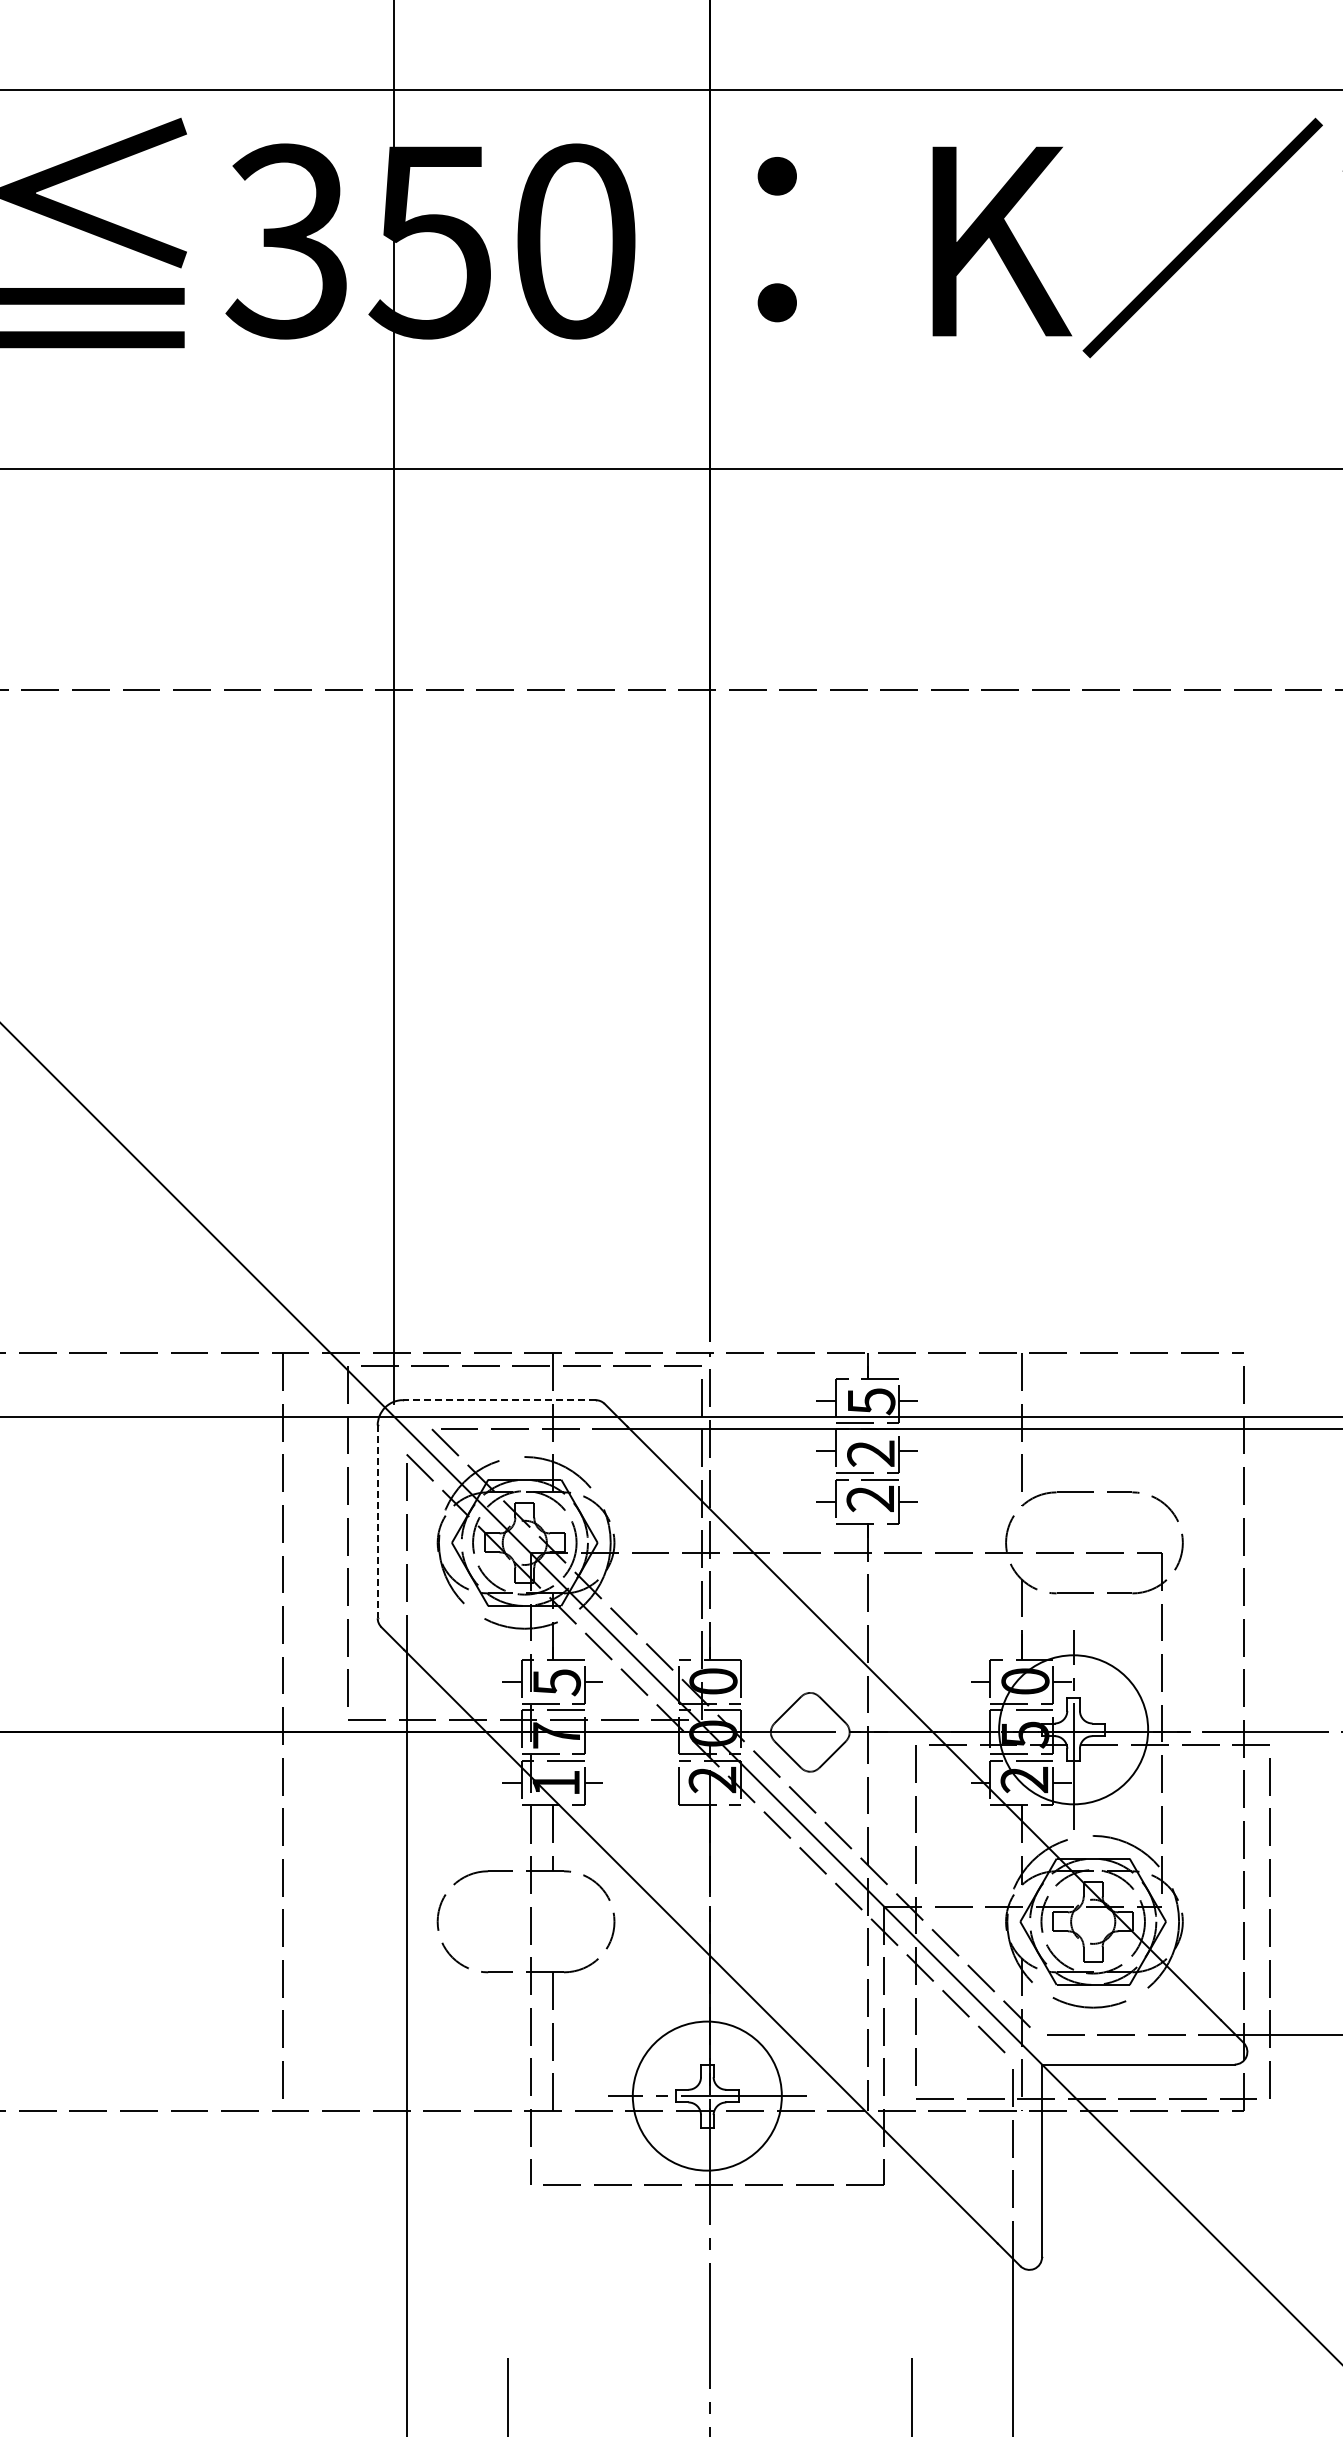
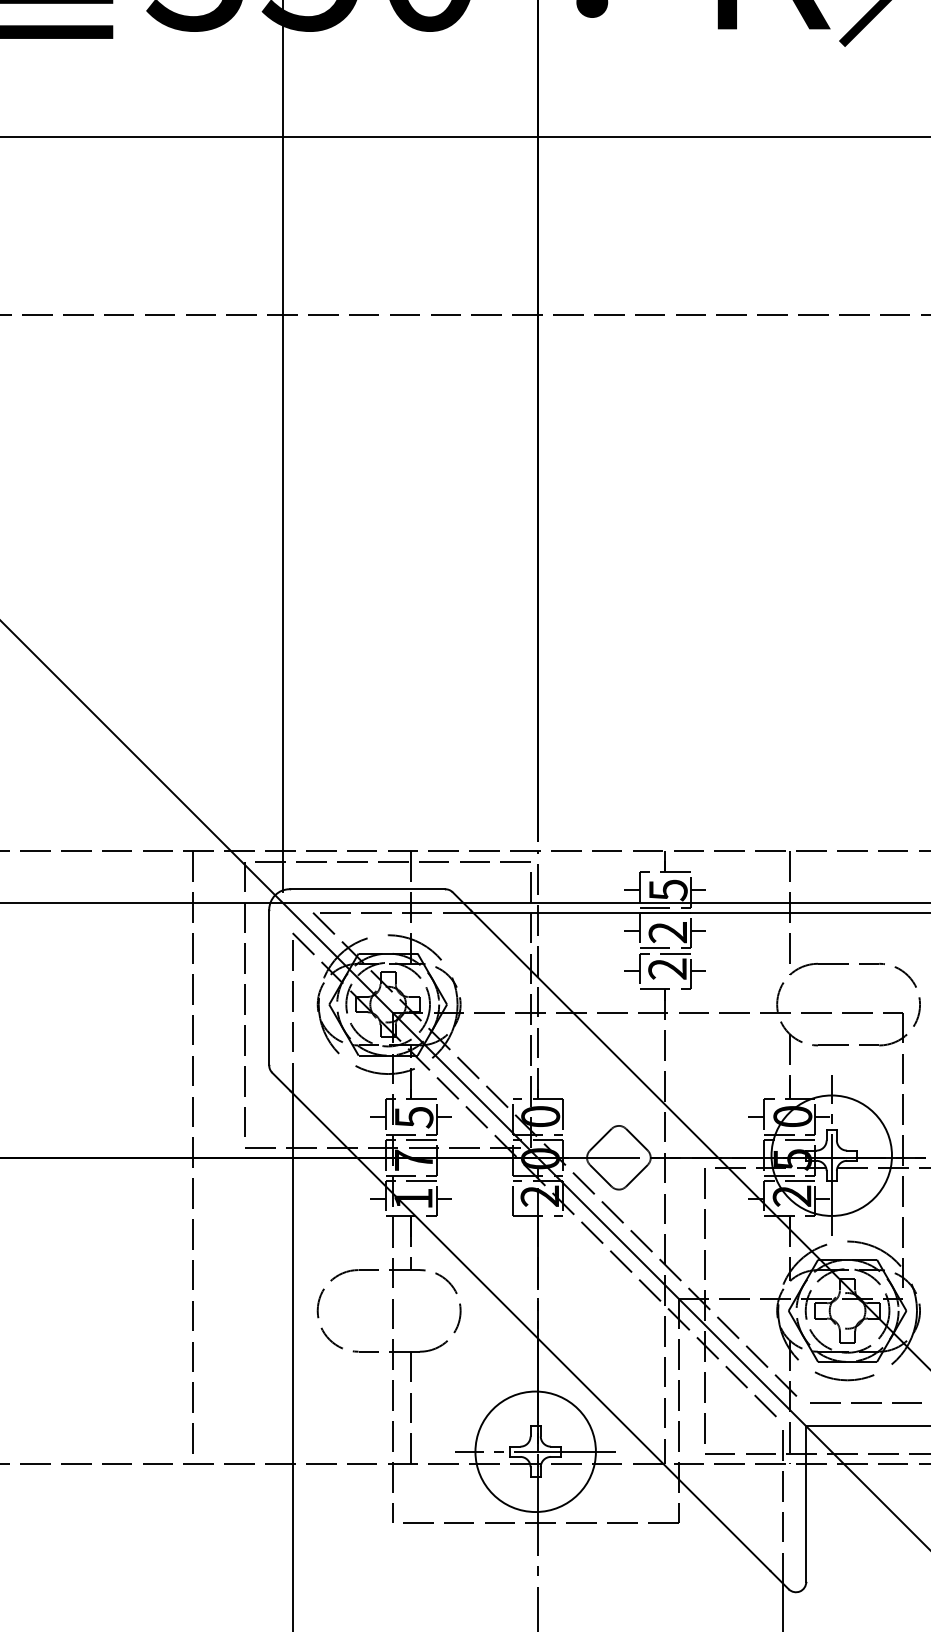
line: (498, 1400) -> (366, 889), dashed -> solid
line: (377, 1522) -> (269, 988), dashed -> solid

